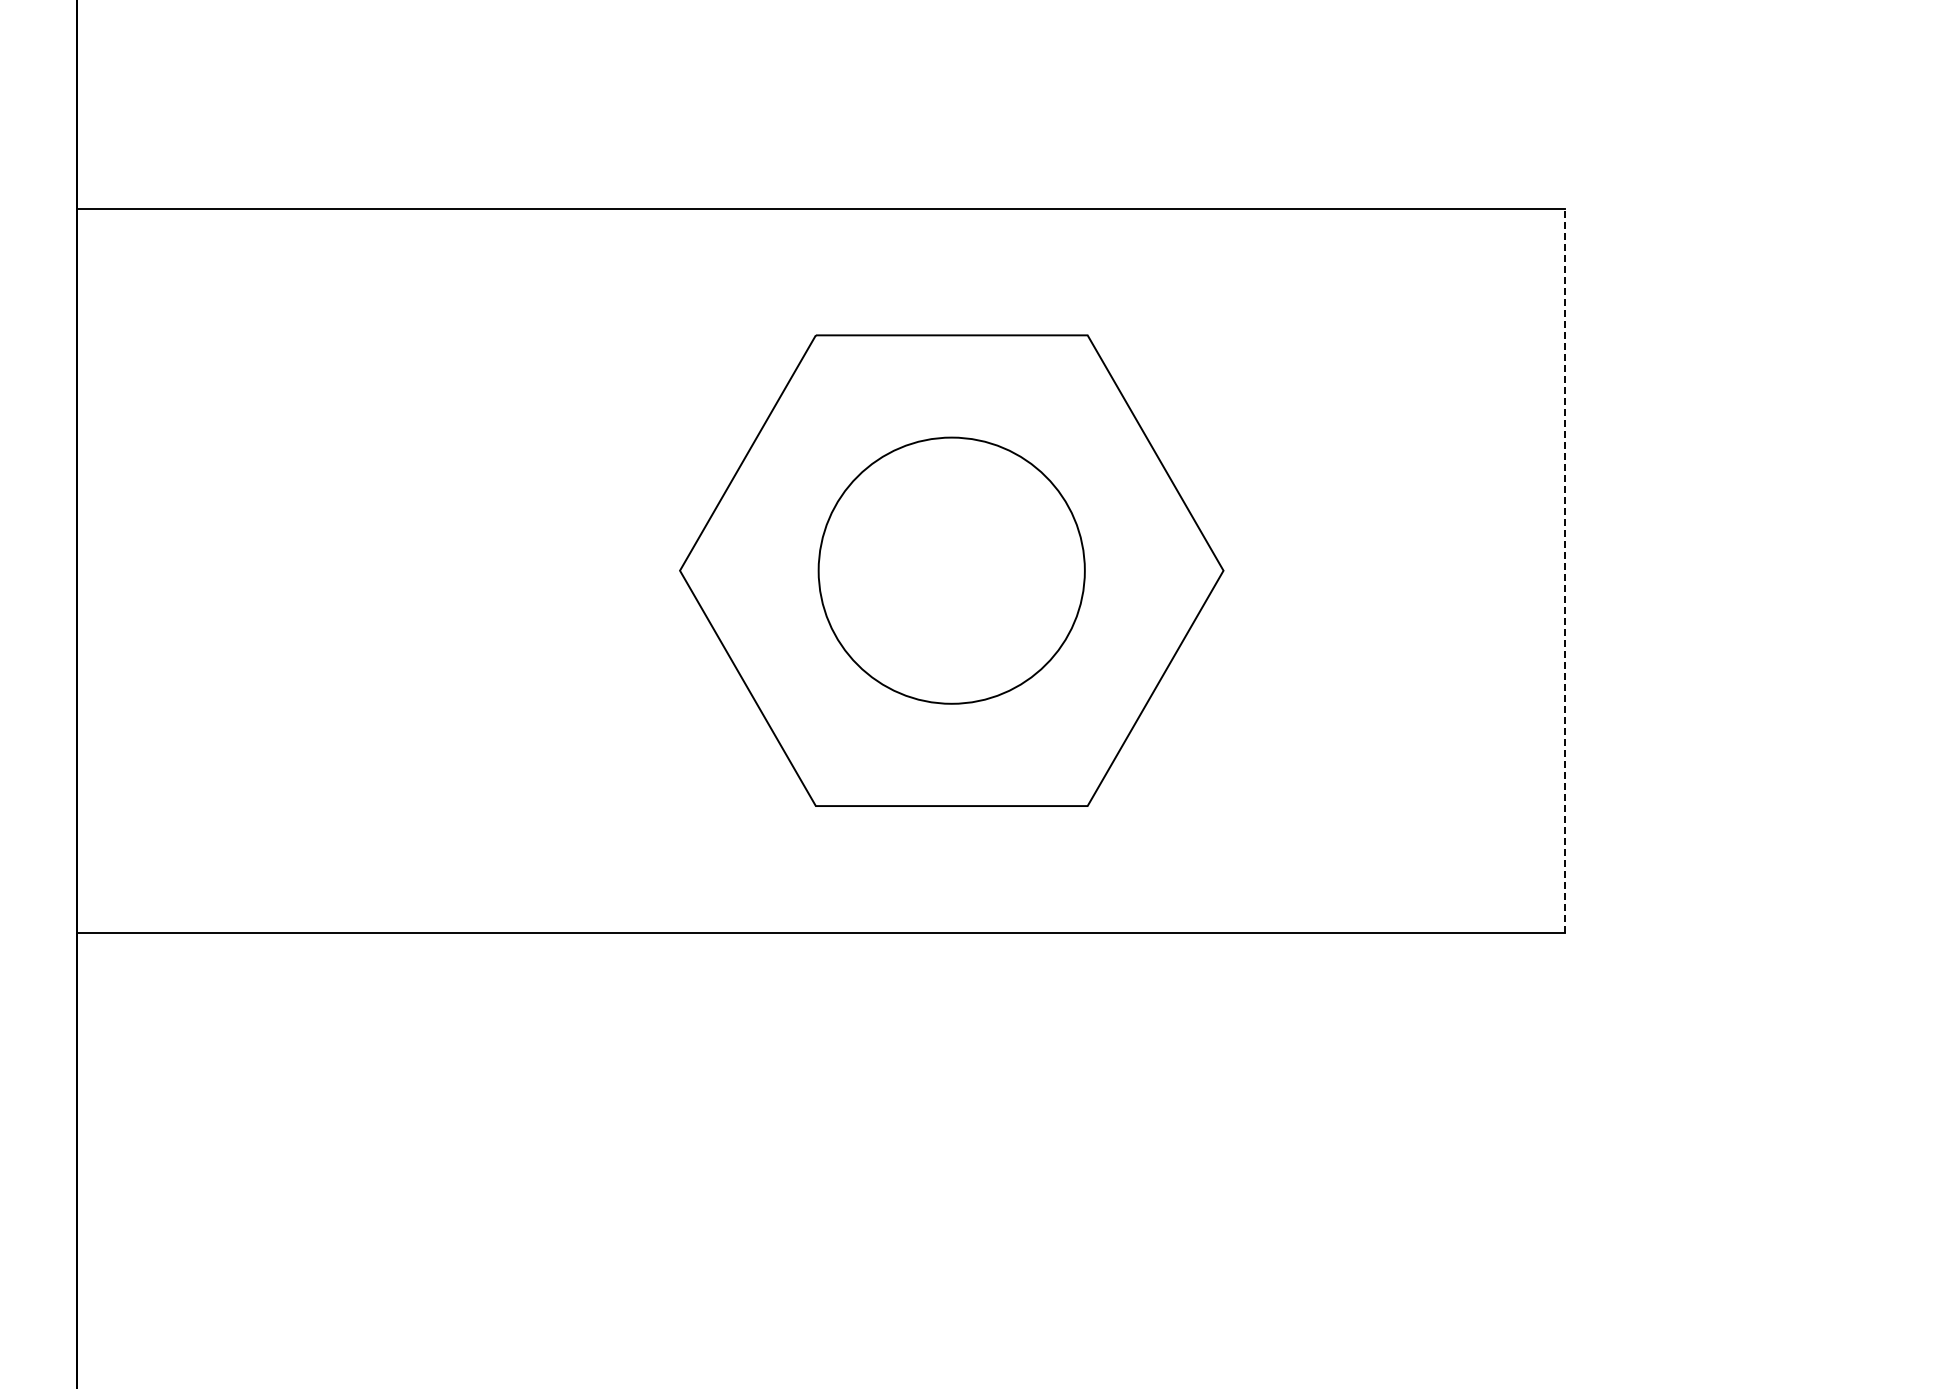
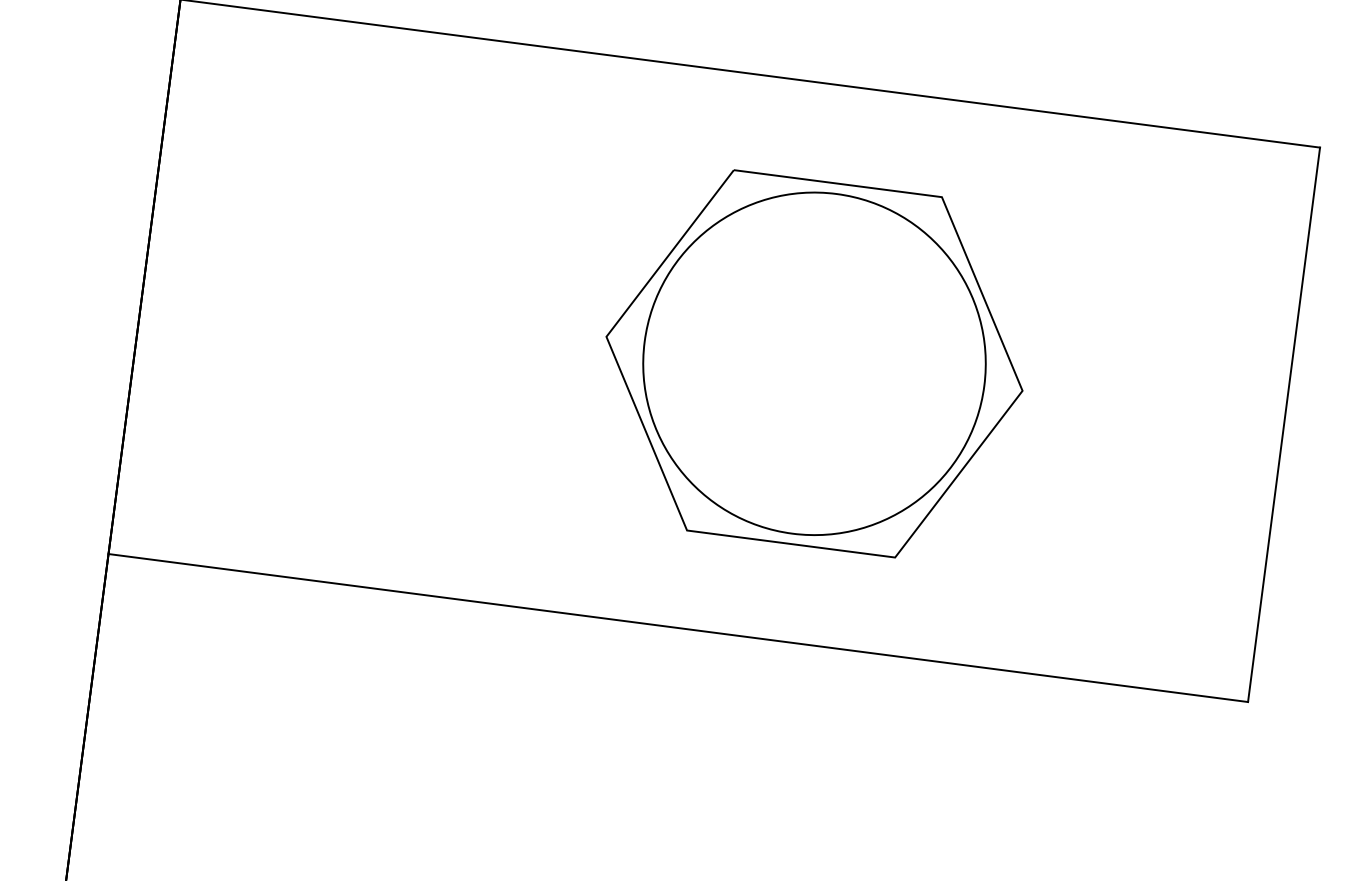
circle: (951, 570) -> (814, 363), size x1.67
line: (1565, 570) -> (1284, 424), dashed -> solid

